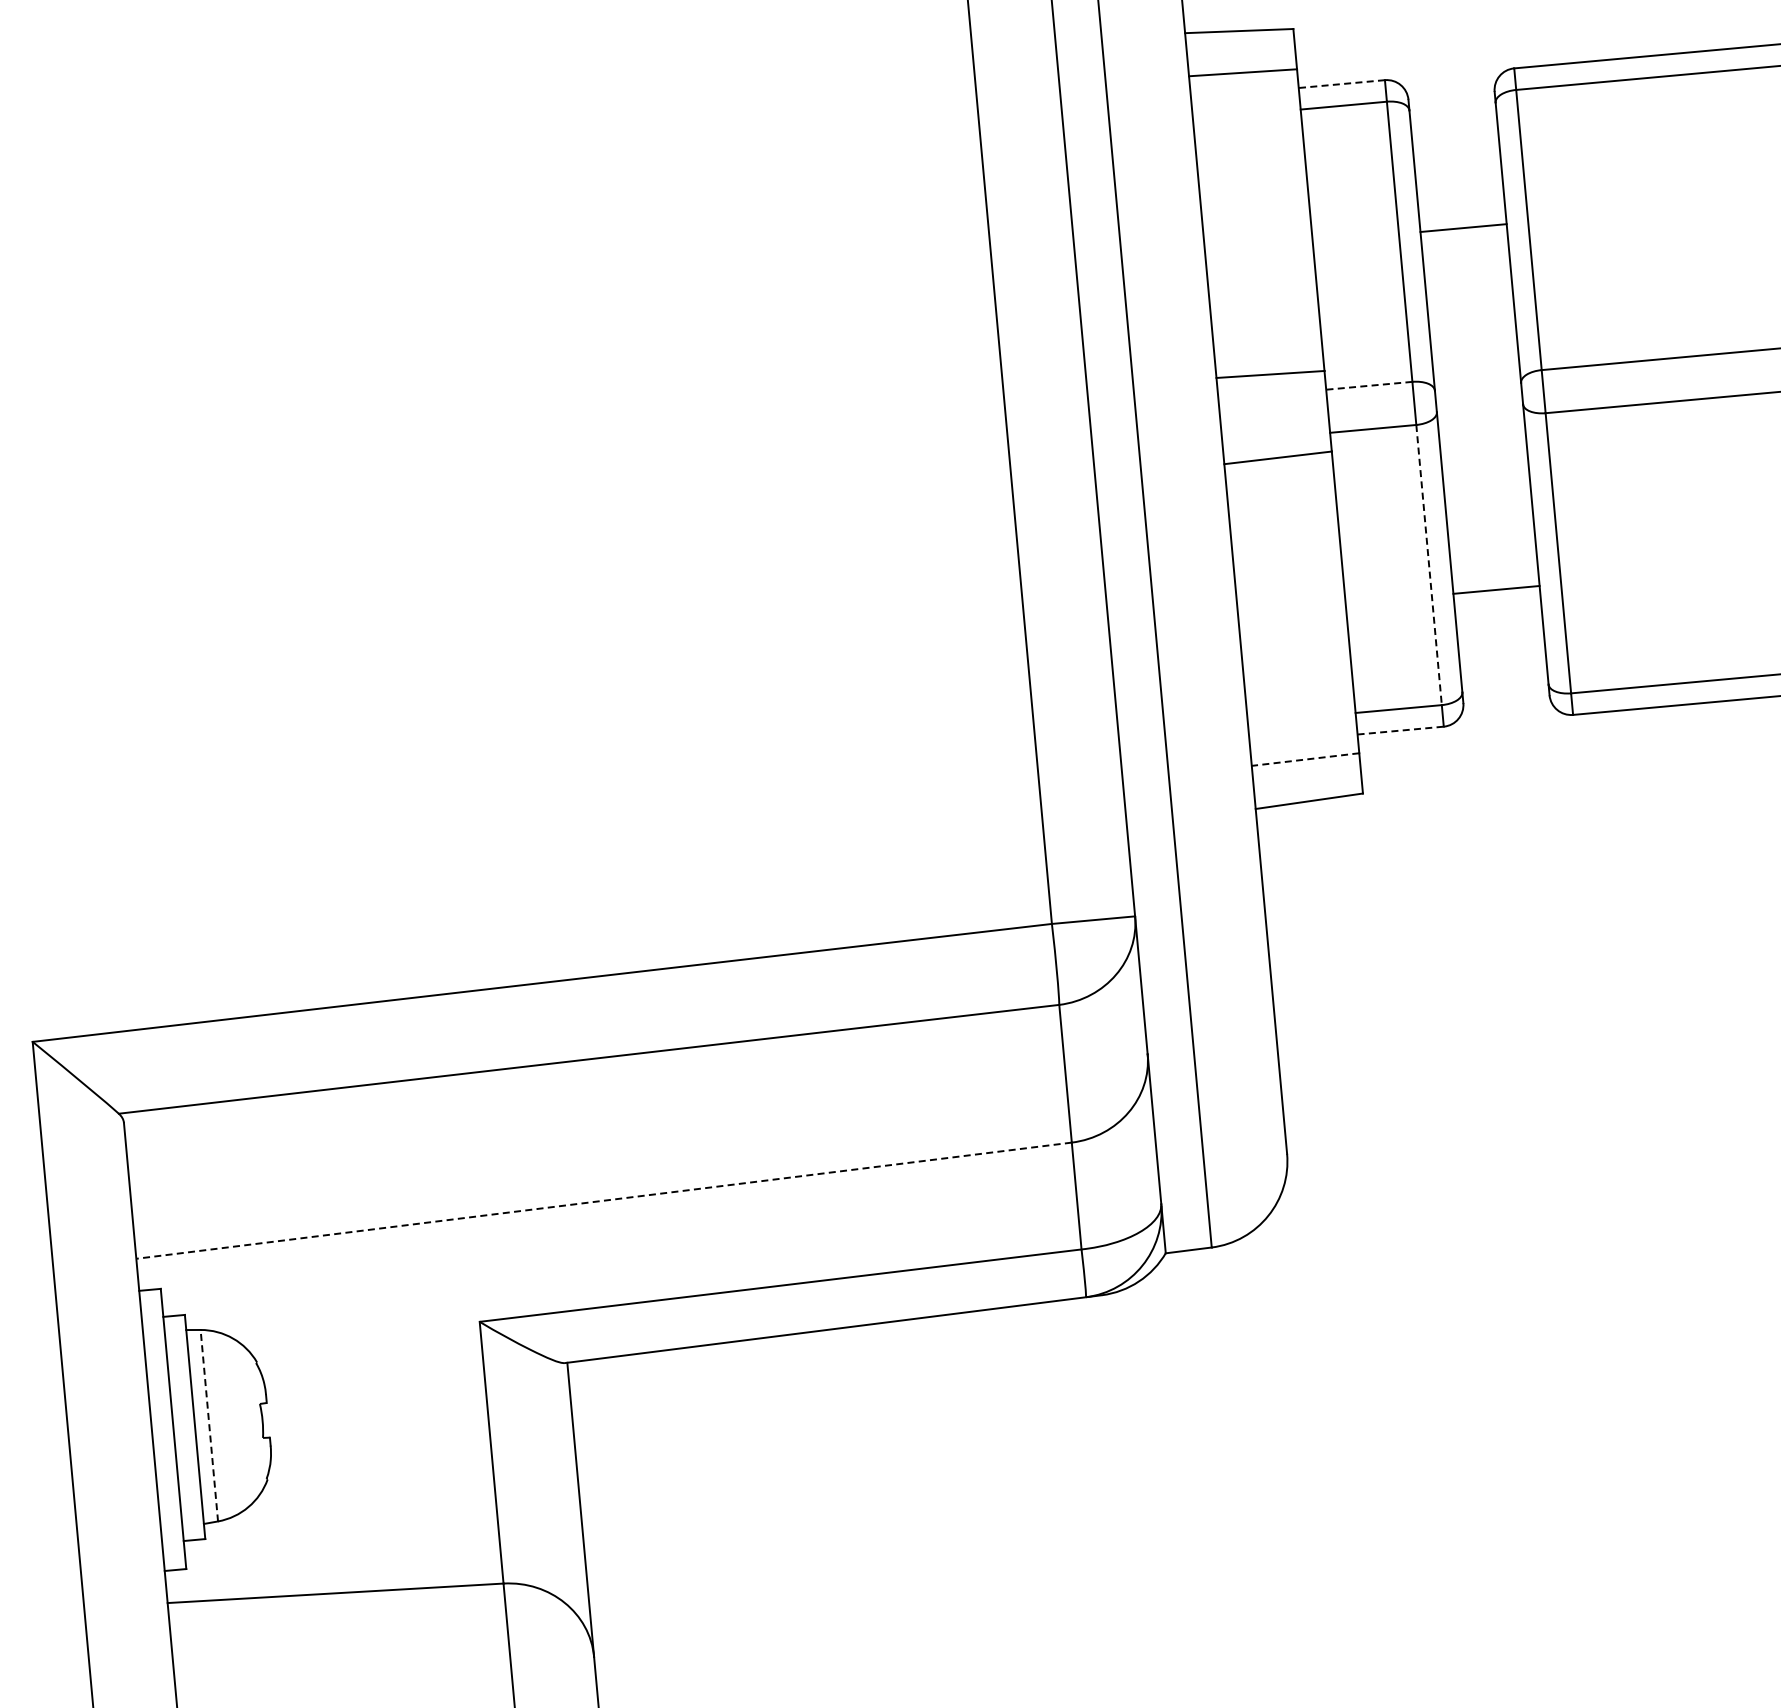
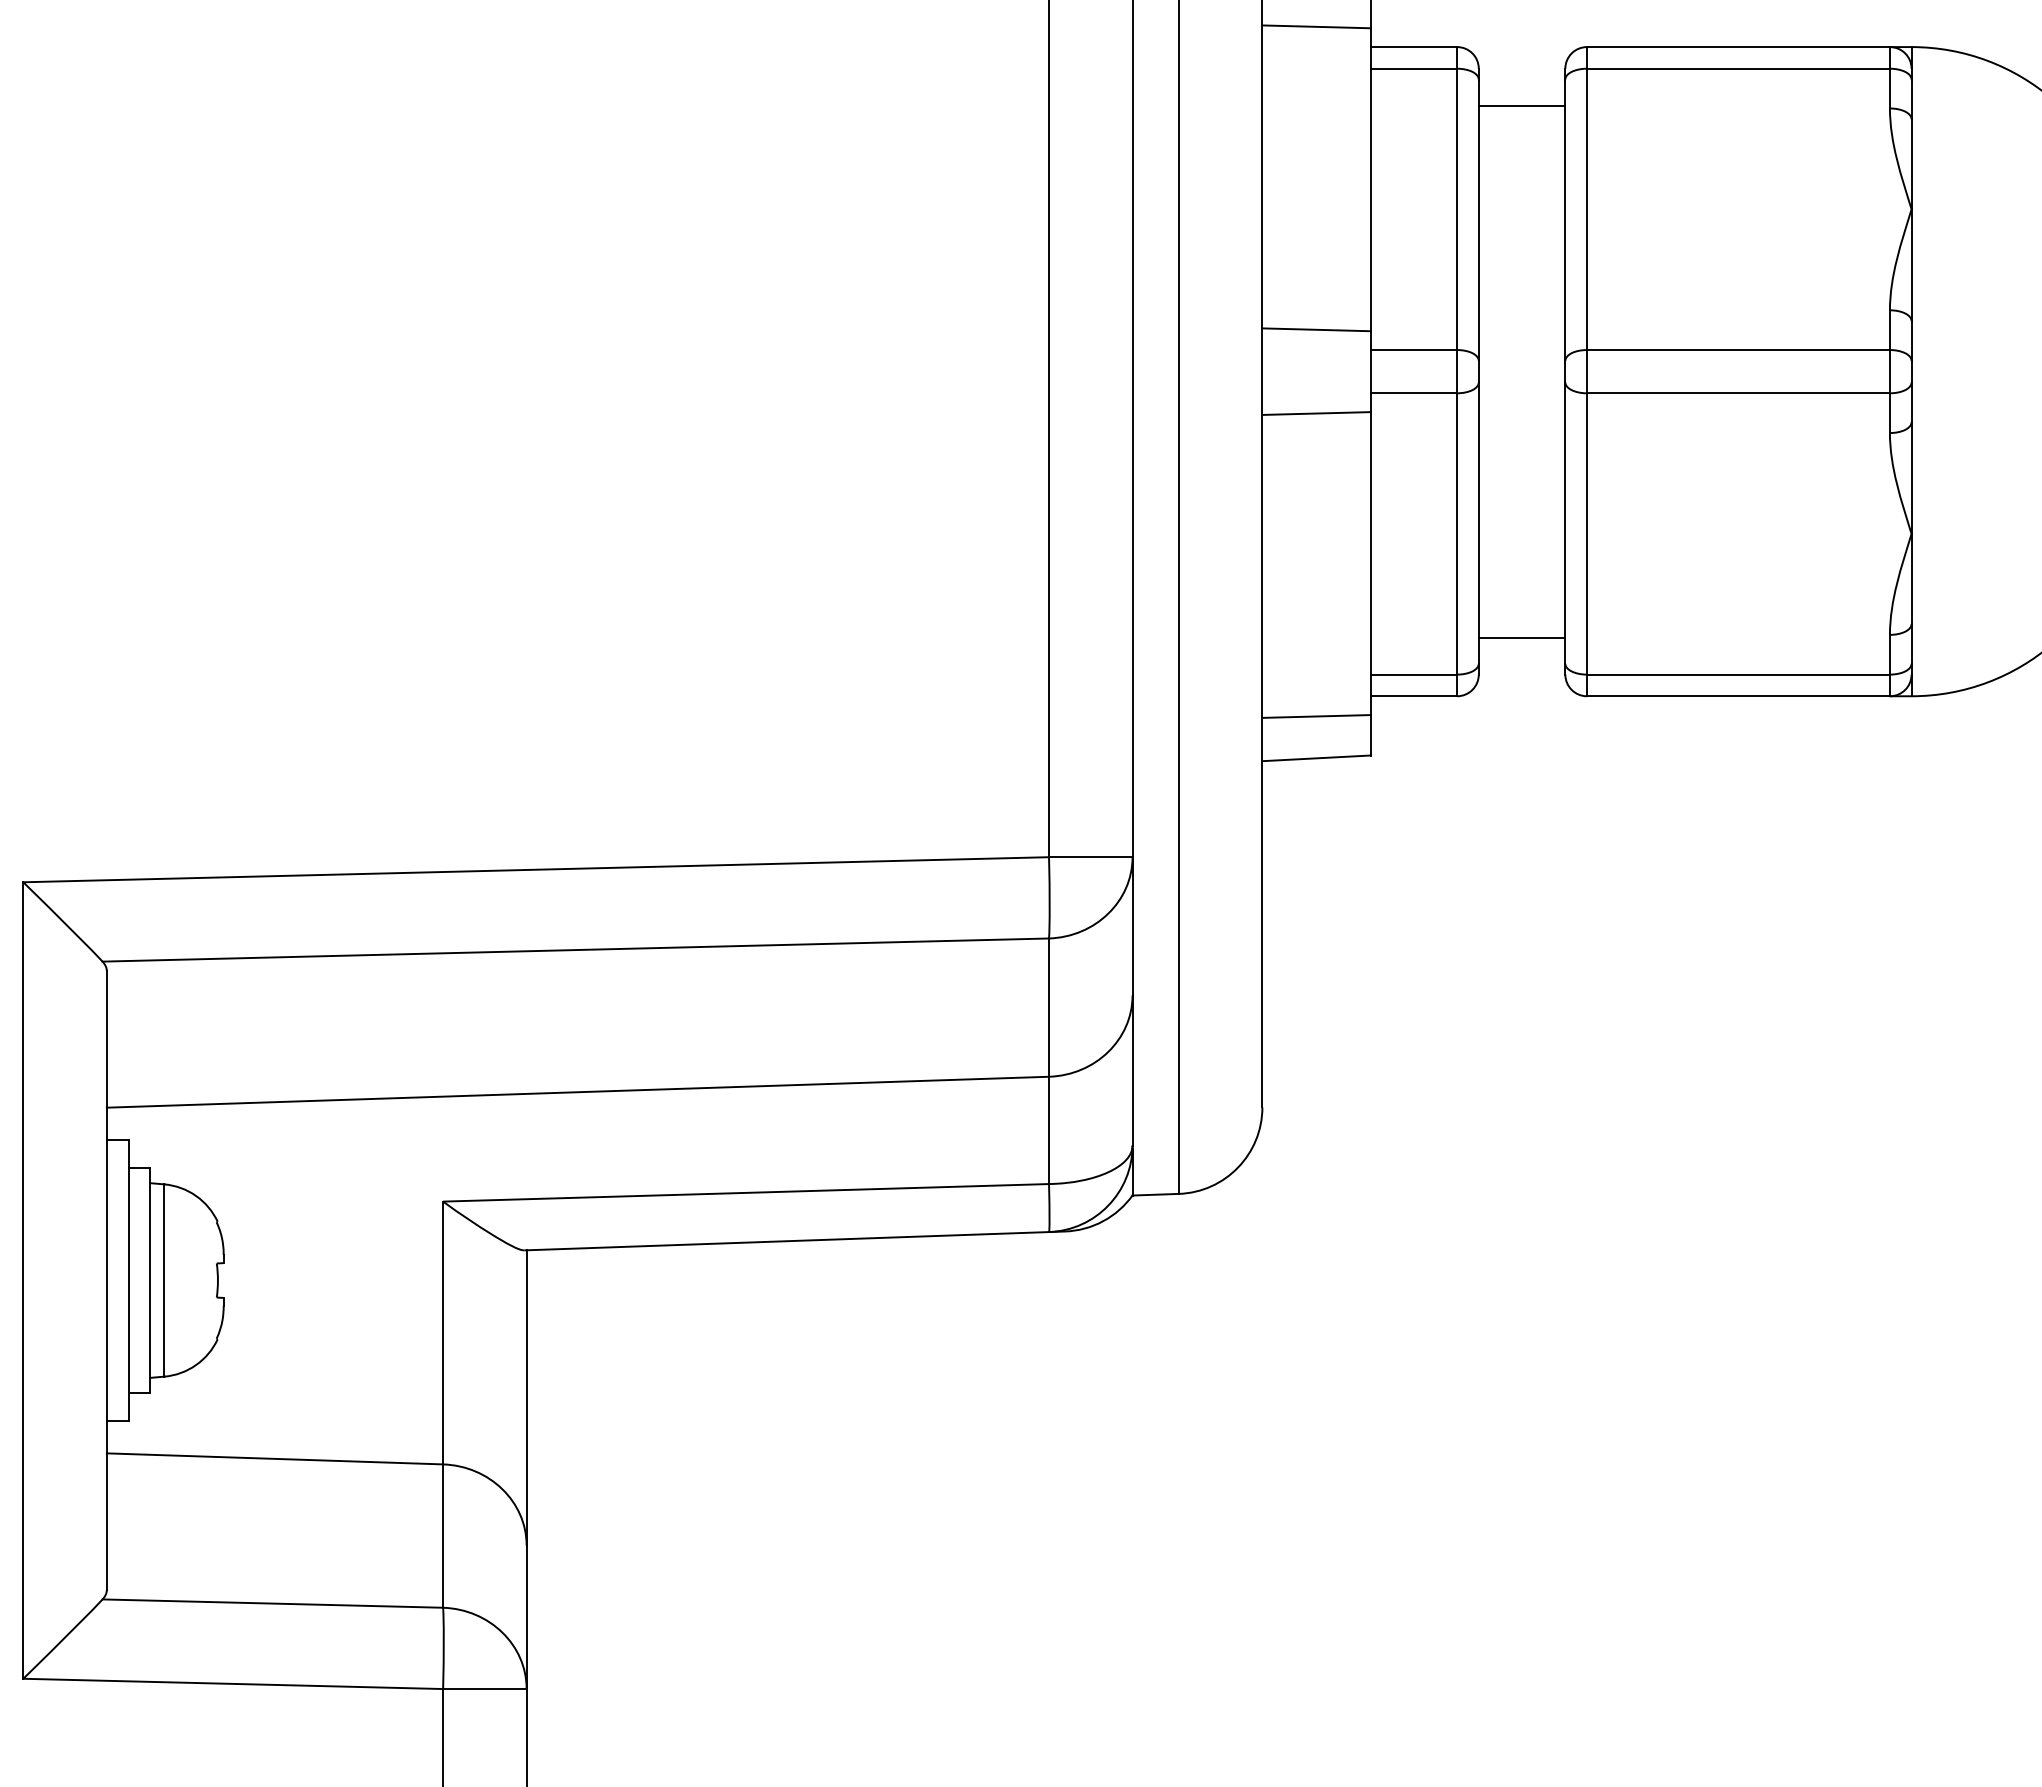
line: (1341, 84) -> (1413, 47), dashed -> solid
line: (1463, 228) -> (1521, 105), moved
line: (1368, 386) -> (1413, 350), dashed -> solid
line: (1429, 564) -> (1457, 533), dashed -> solid
line: (1495, 589) -> (1521, 637), moved
line: (1401, 730) -> (1414, 696), dashed -> solid
line: (1305, 759) -> (1316, 716), dashed -> solid
line: (603, 1201) -> (577, 1092), dashed -> solid
line: (209, 1425) -> (164, 1280), dashed -> solid

